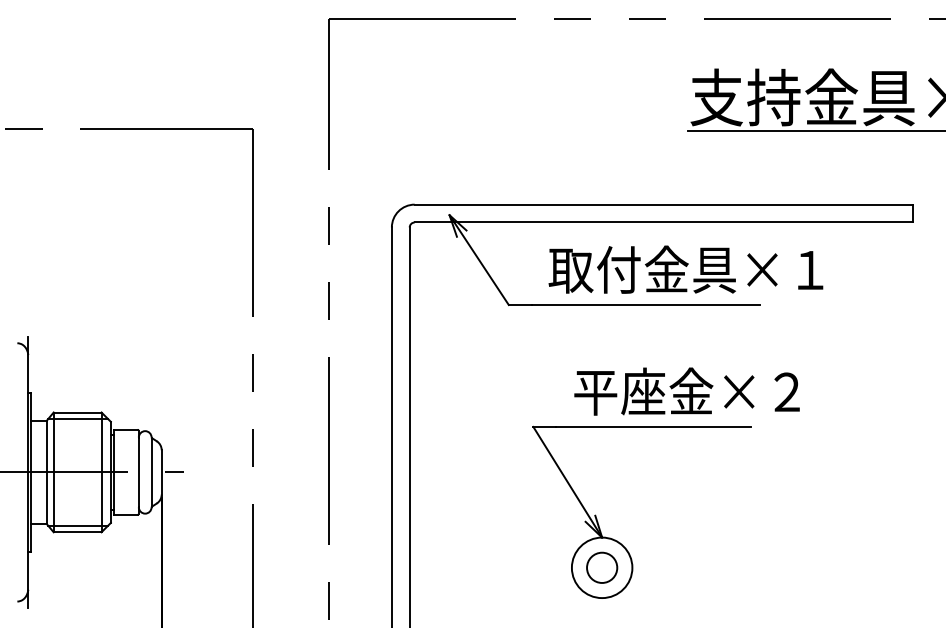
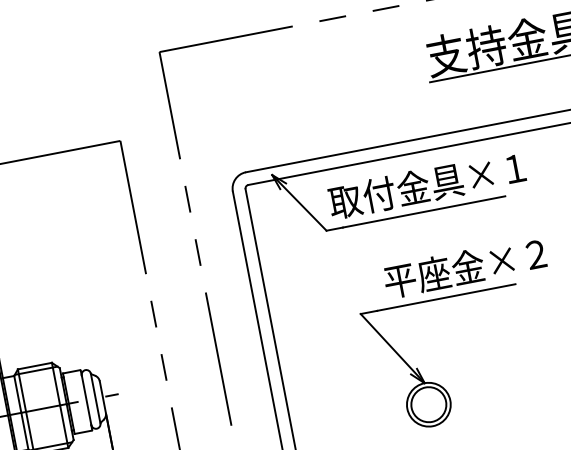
text: (685, 269) -> (426, 185), moved
circle: (602, 567) -> (429, 404), size x1.6

